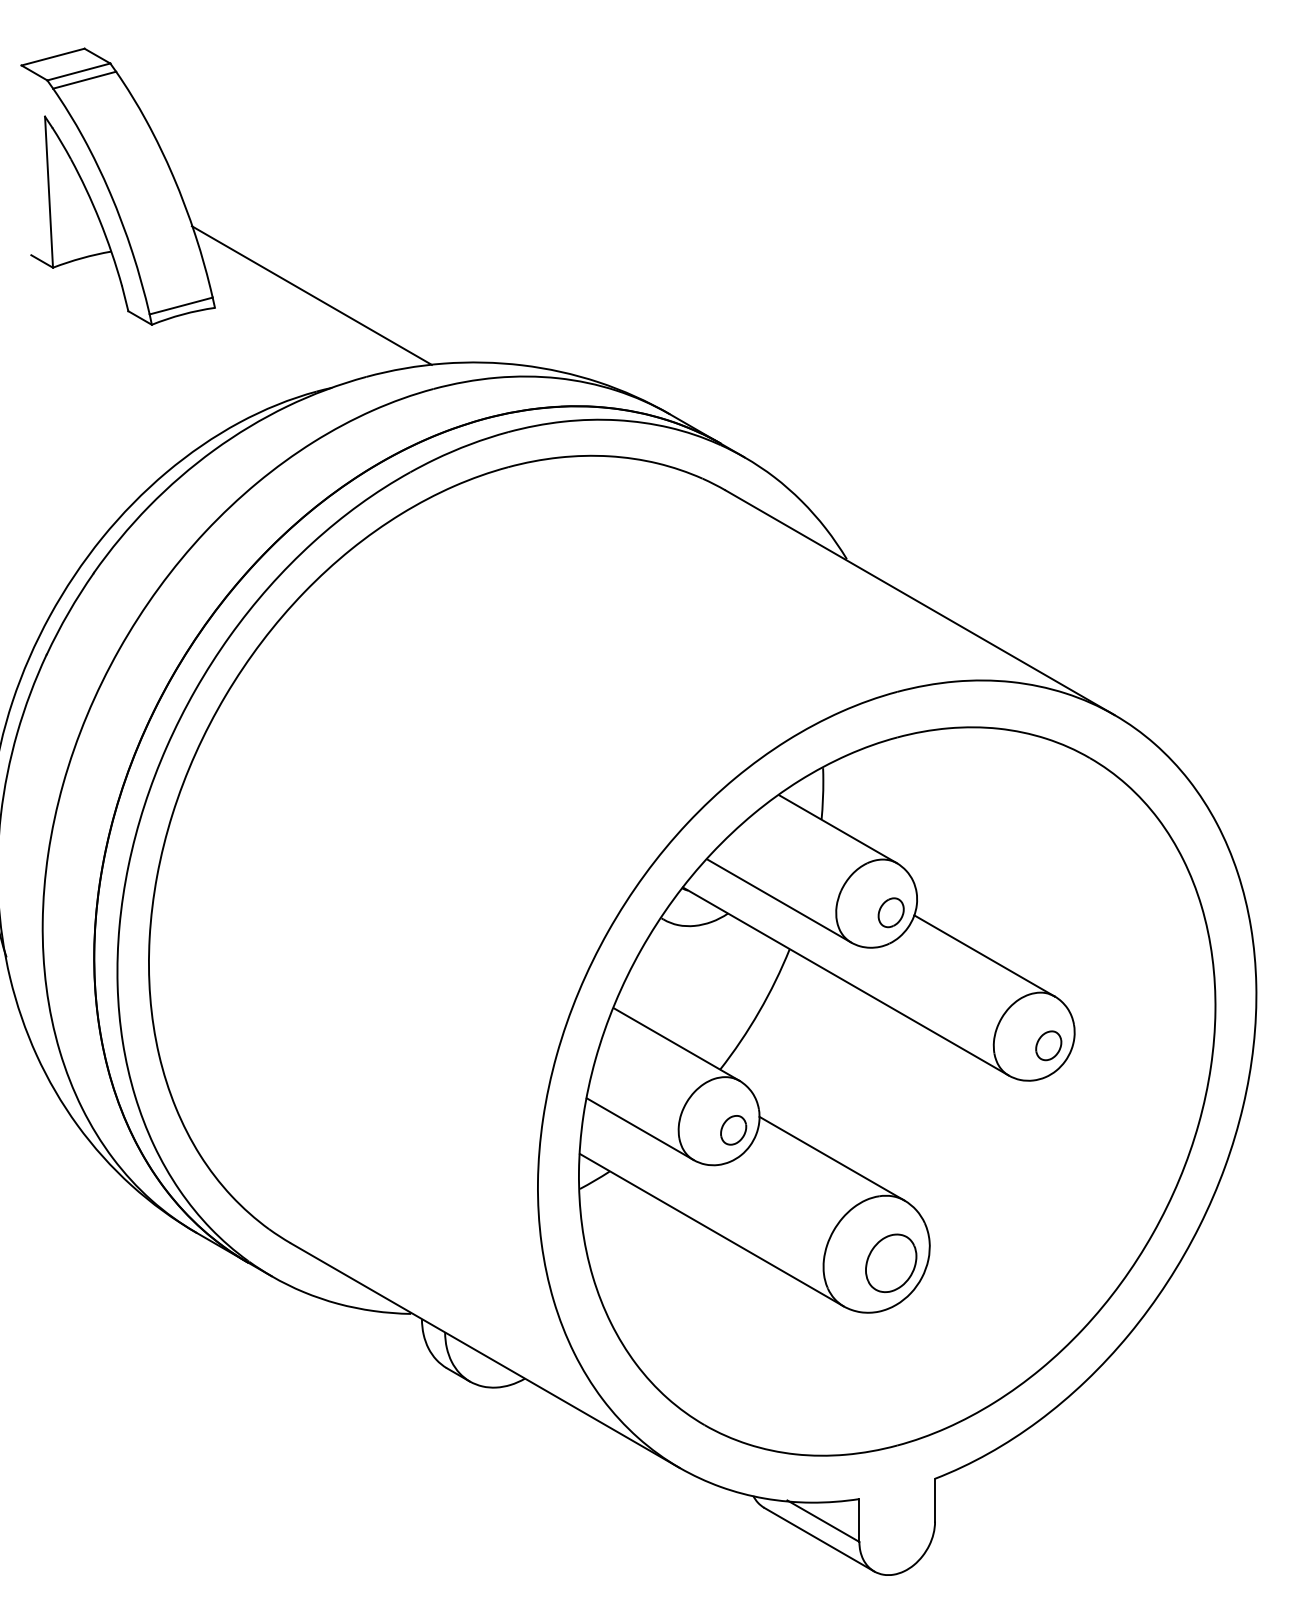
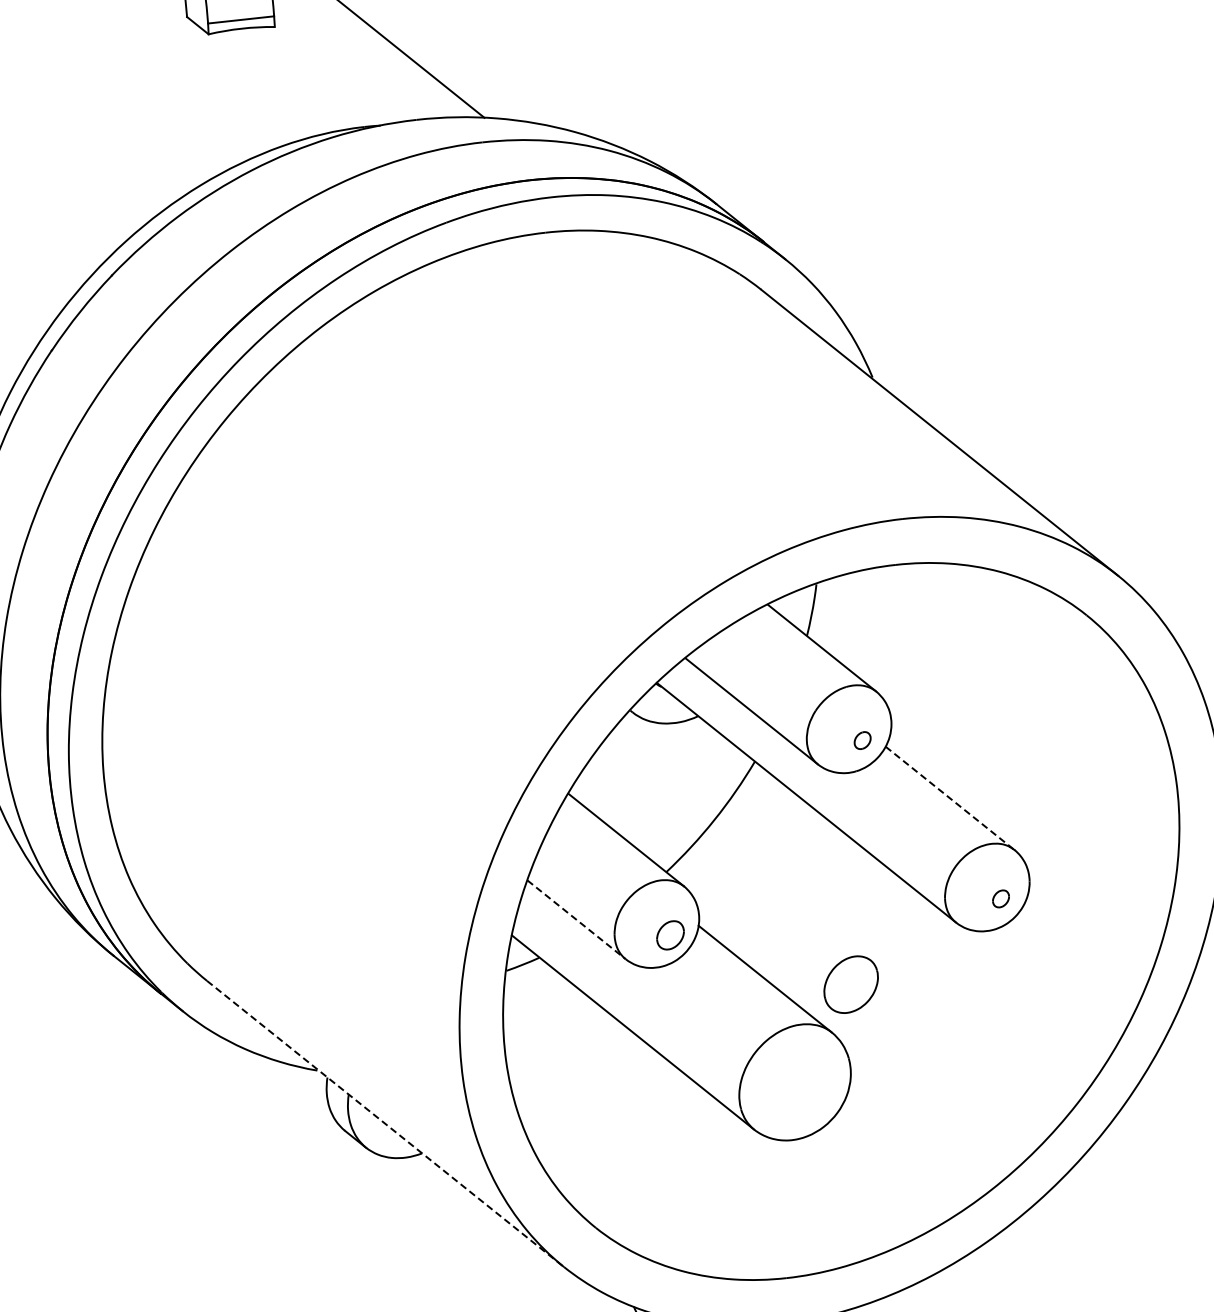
part: (890, 912) -> (862, 740), size x0.6
line: (984, 955) -> (950, 797), solid -> dashed
part: (1048, 1045) -> (1000, 898), size x0.6
line: (640, 1129) -> (576, 920), solid -> dashed
part: (891, 1263) -> (851, 984), moved
line: (485, 1355) -> (385, 1123), solid -> dashed

